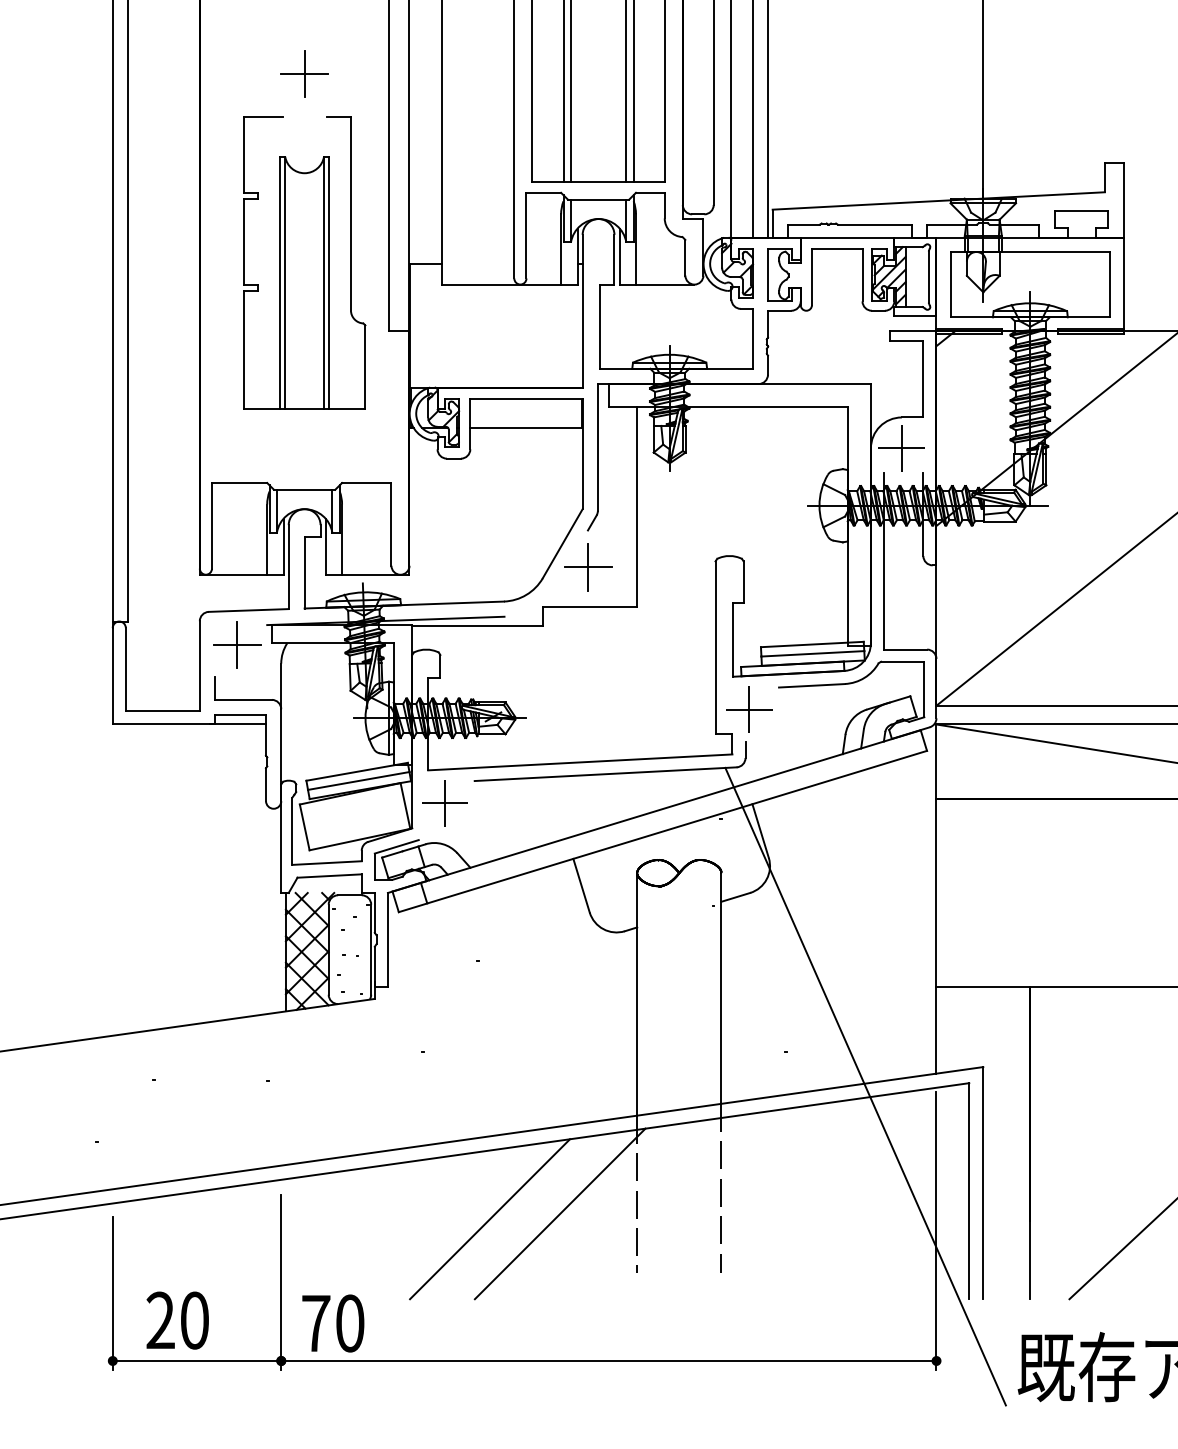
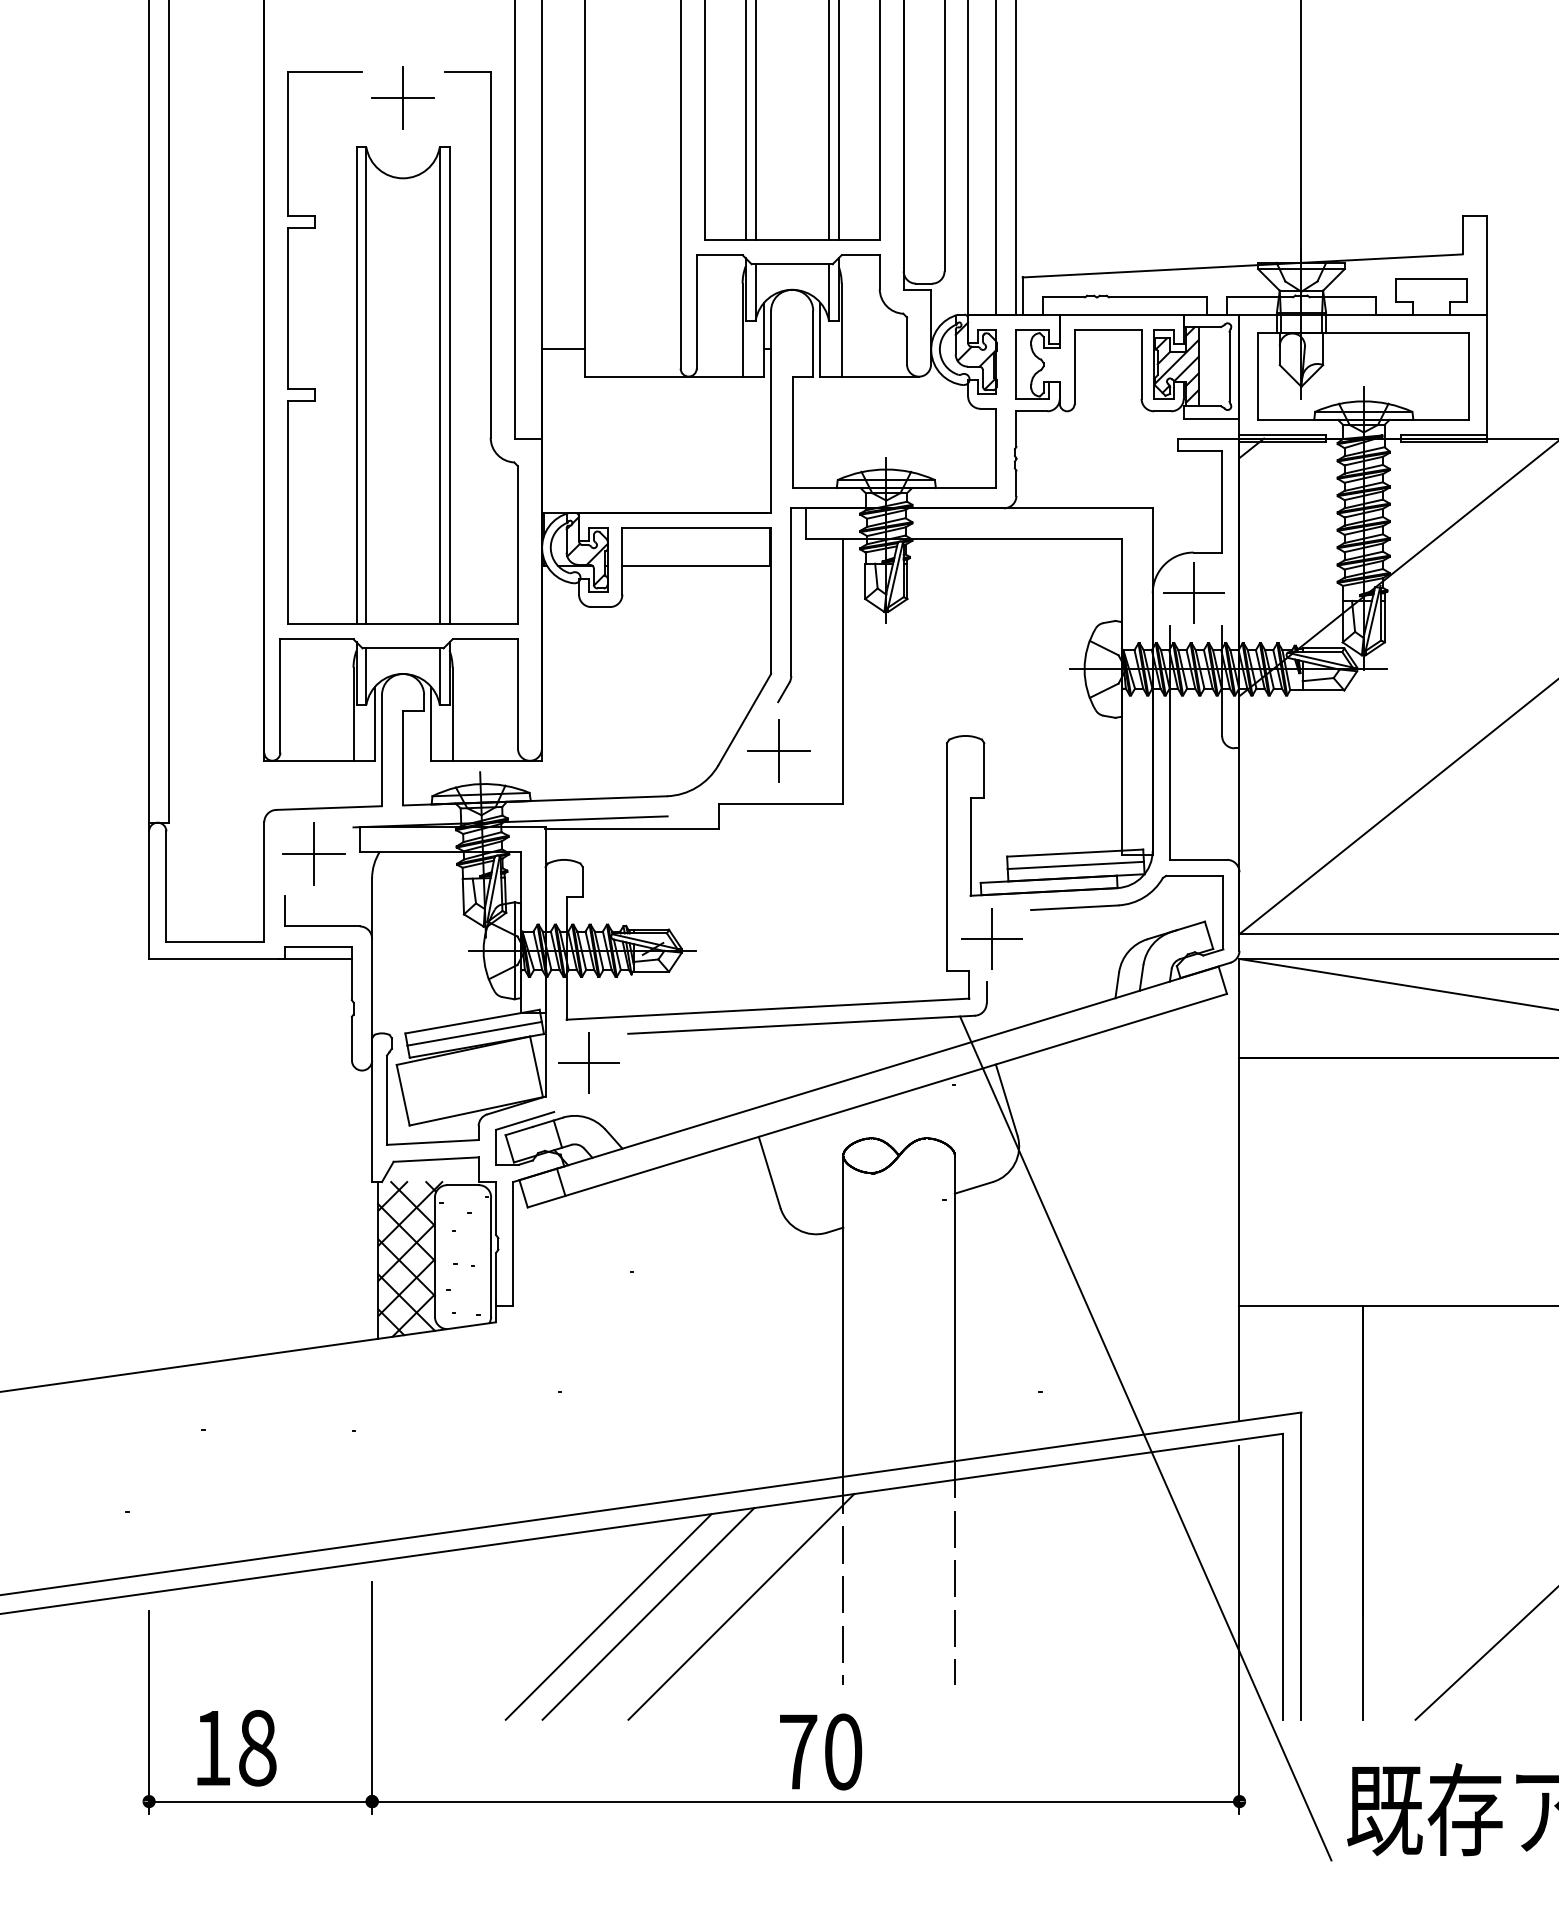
part: (304, 262) -> (402, 347), size x1.43
line: (459, 1221) -> (608, 1616), added
text: (177, 1320) -> (234, 1747), 20 -> 18
text: (333, 1323) -> (821, 1751), moved

